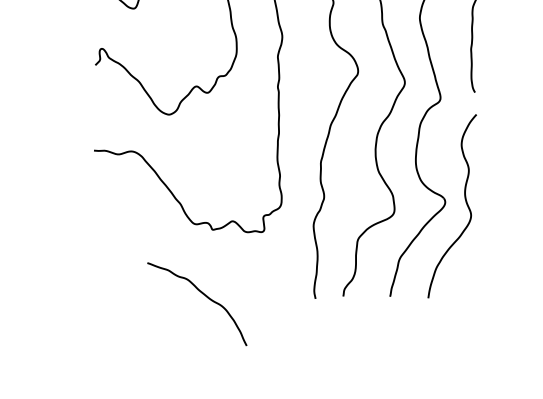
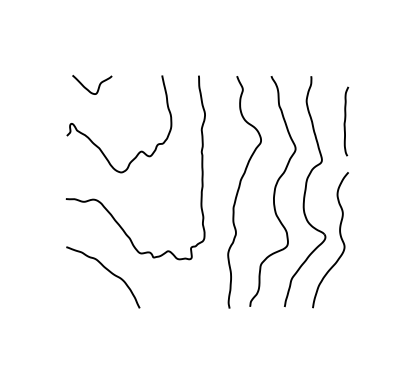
curve: (204, 296) -> (108, 271), moved

